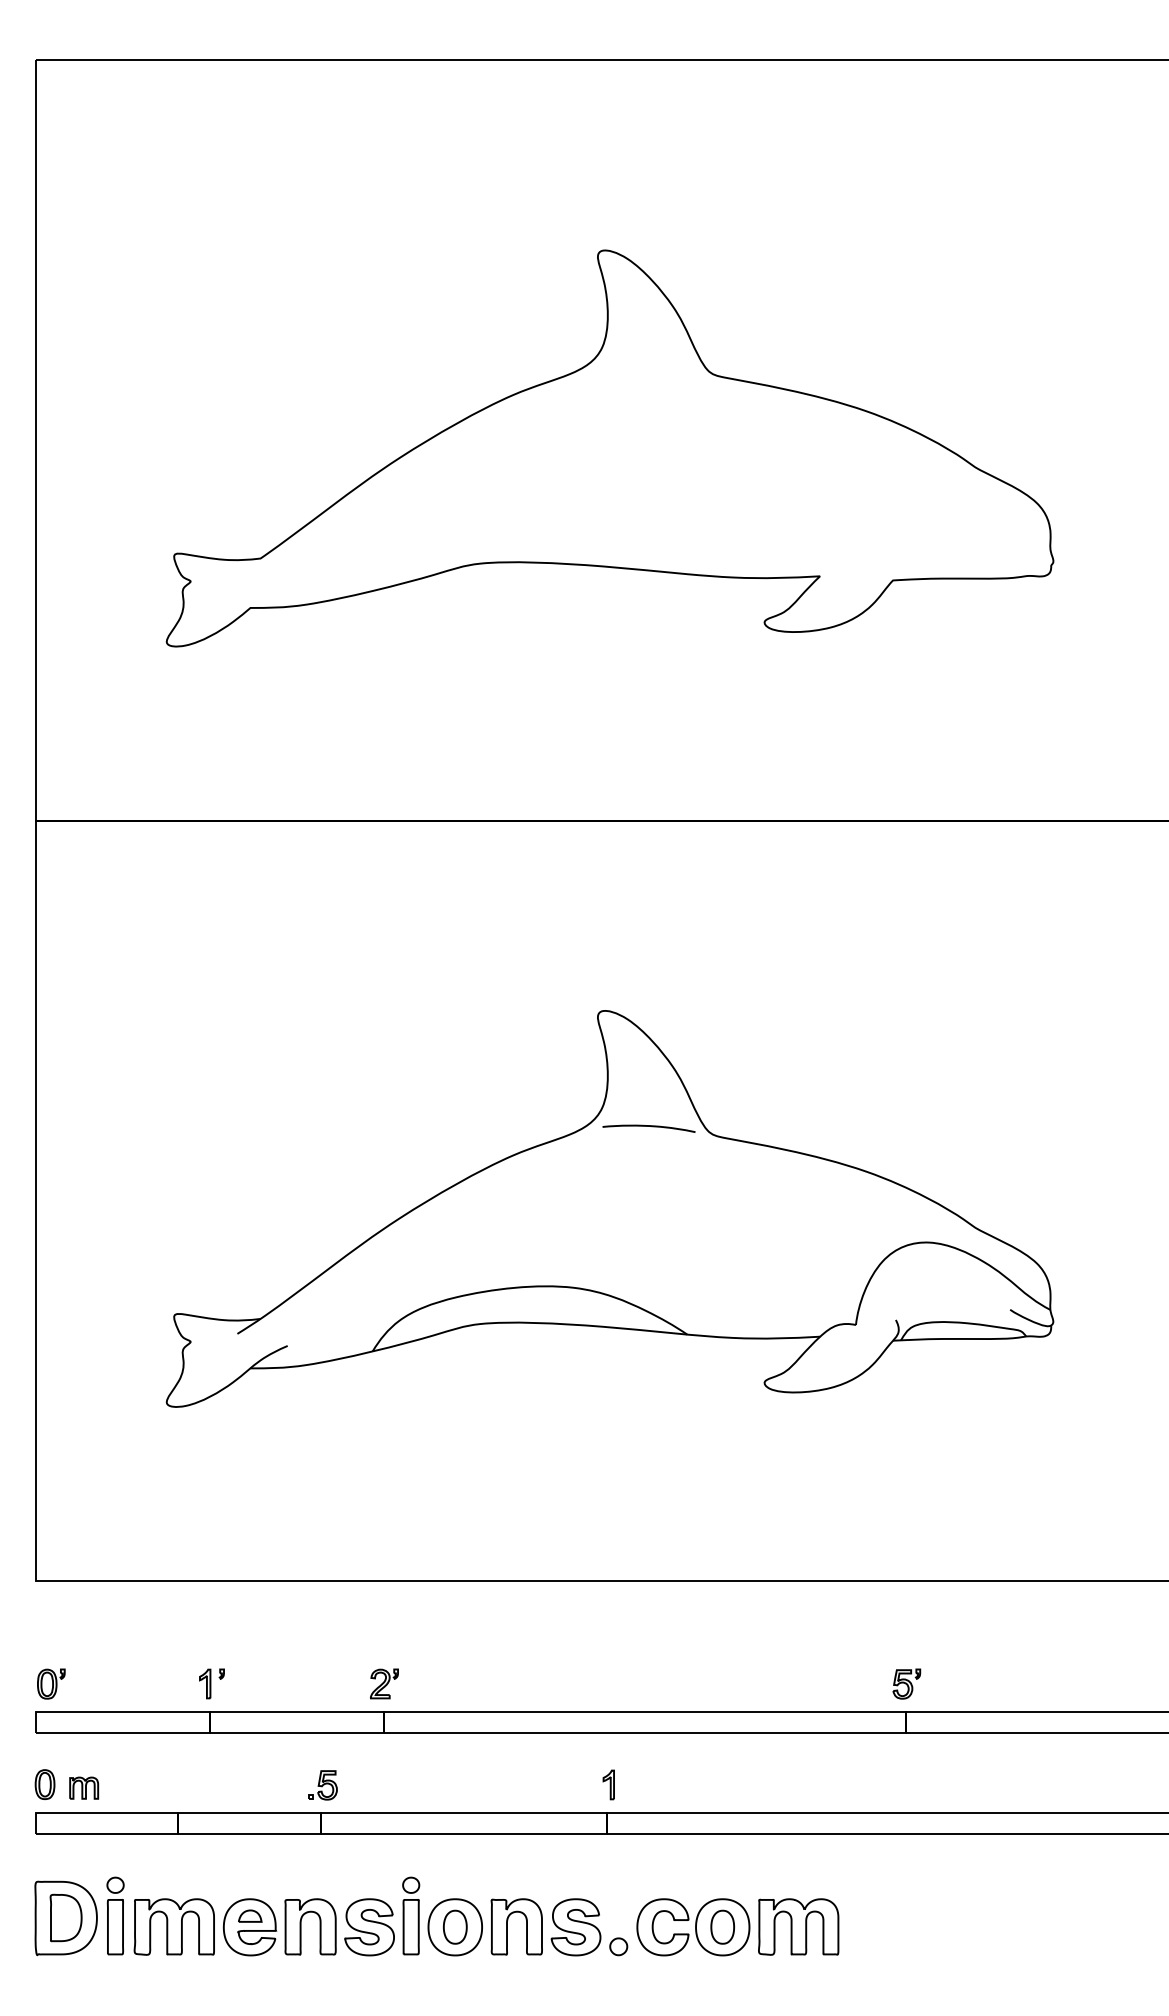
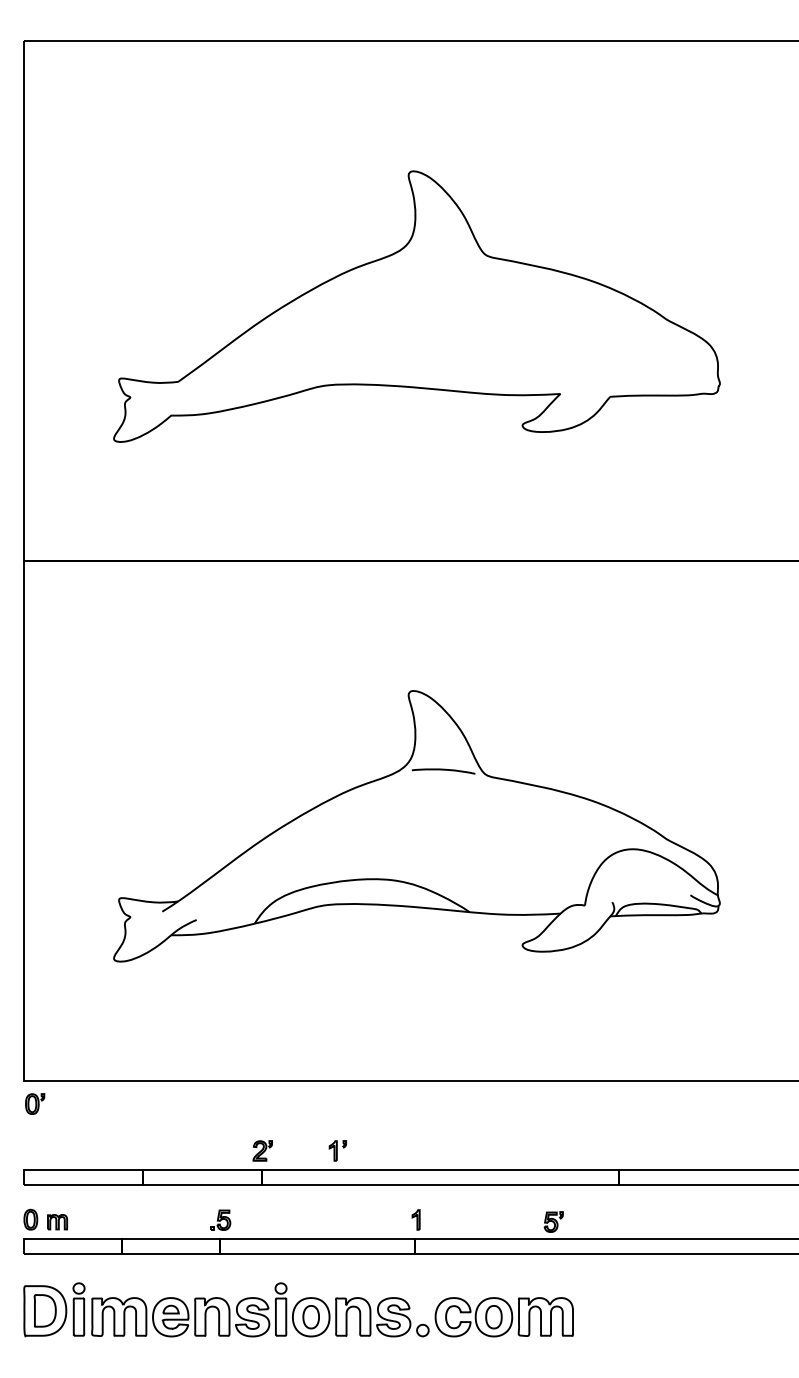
part: (51, 1683) -> (35, 1103), moved
part: (211, 1683) -> (337, 1150), moved
part: (906, 1683) -> (553, 1221), moved

